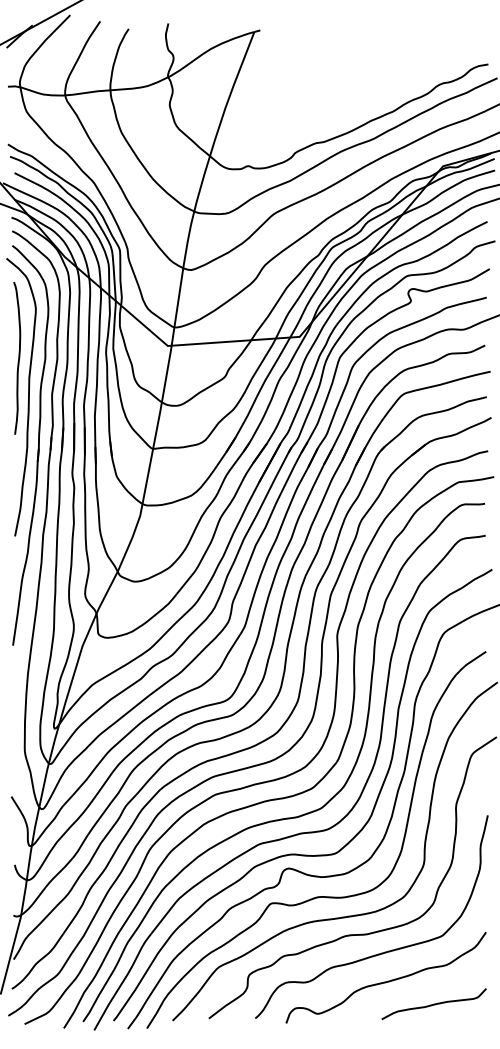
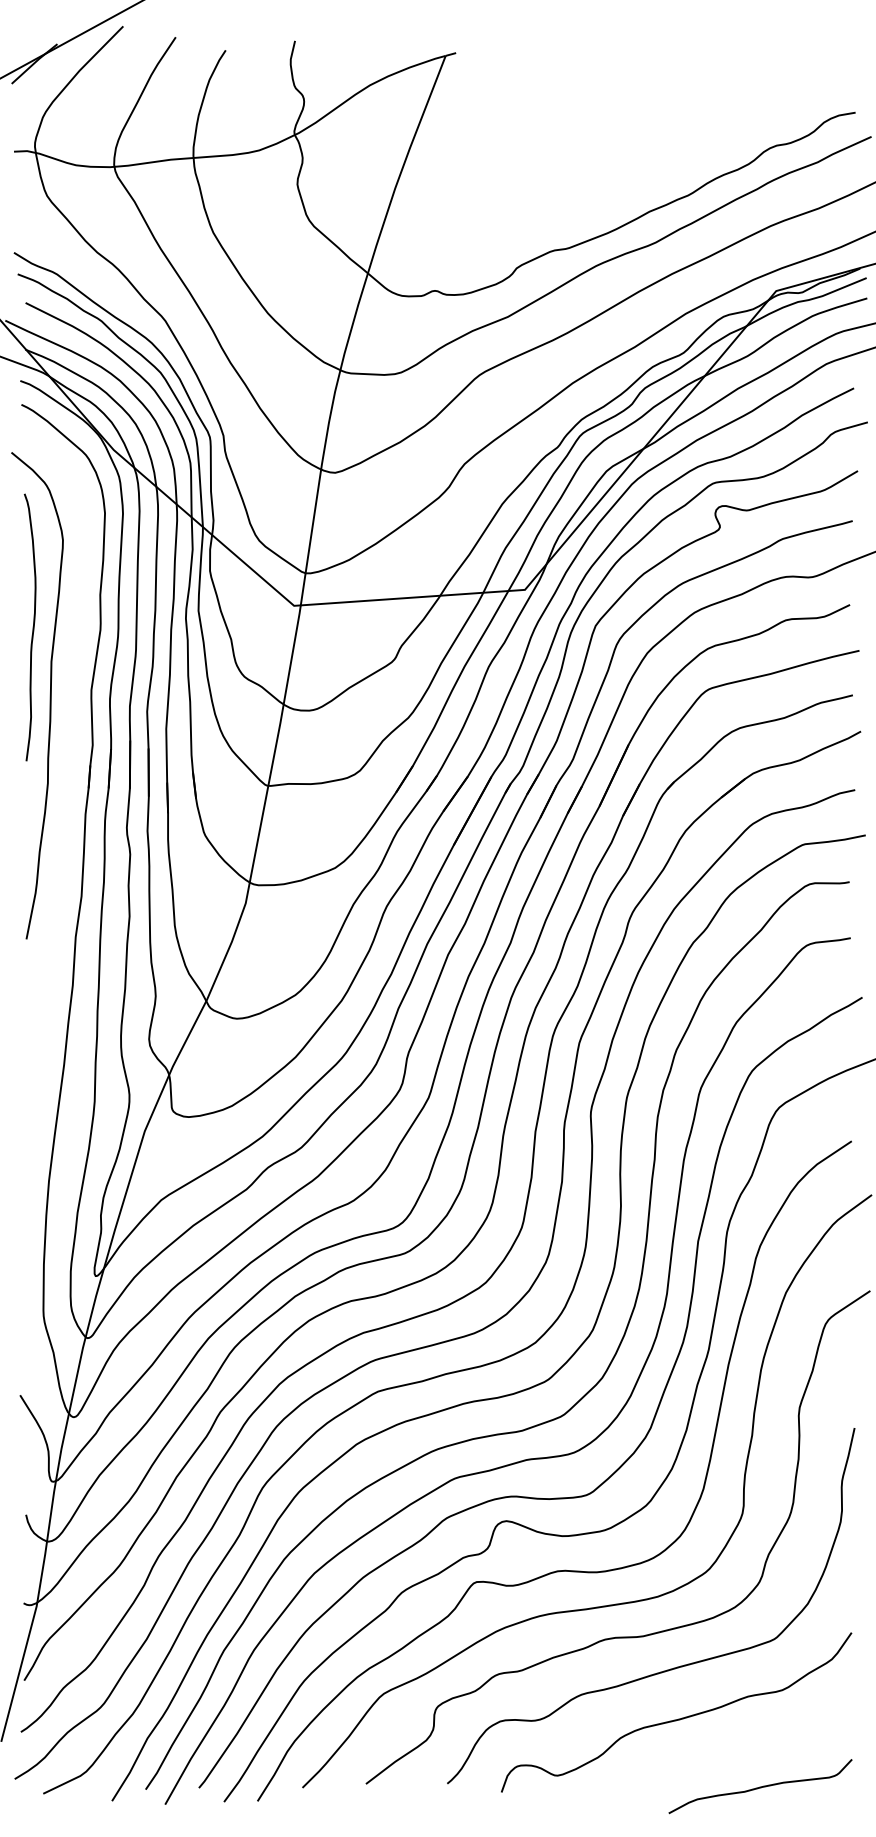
part: (37, 448) -> (65, 785), removed
curve: (433, 1003) -> (759, 1785), moved

